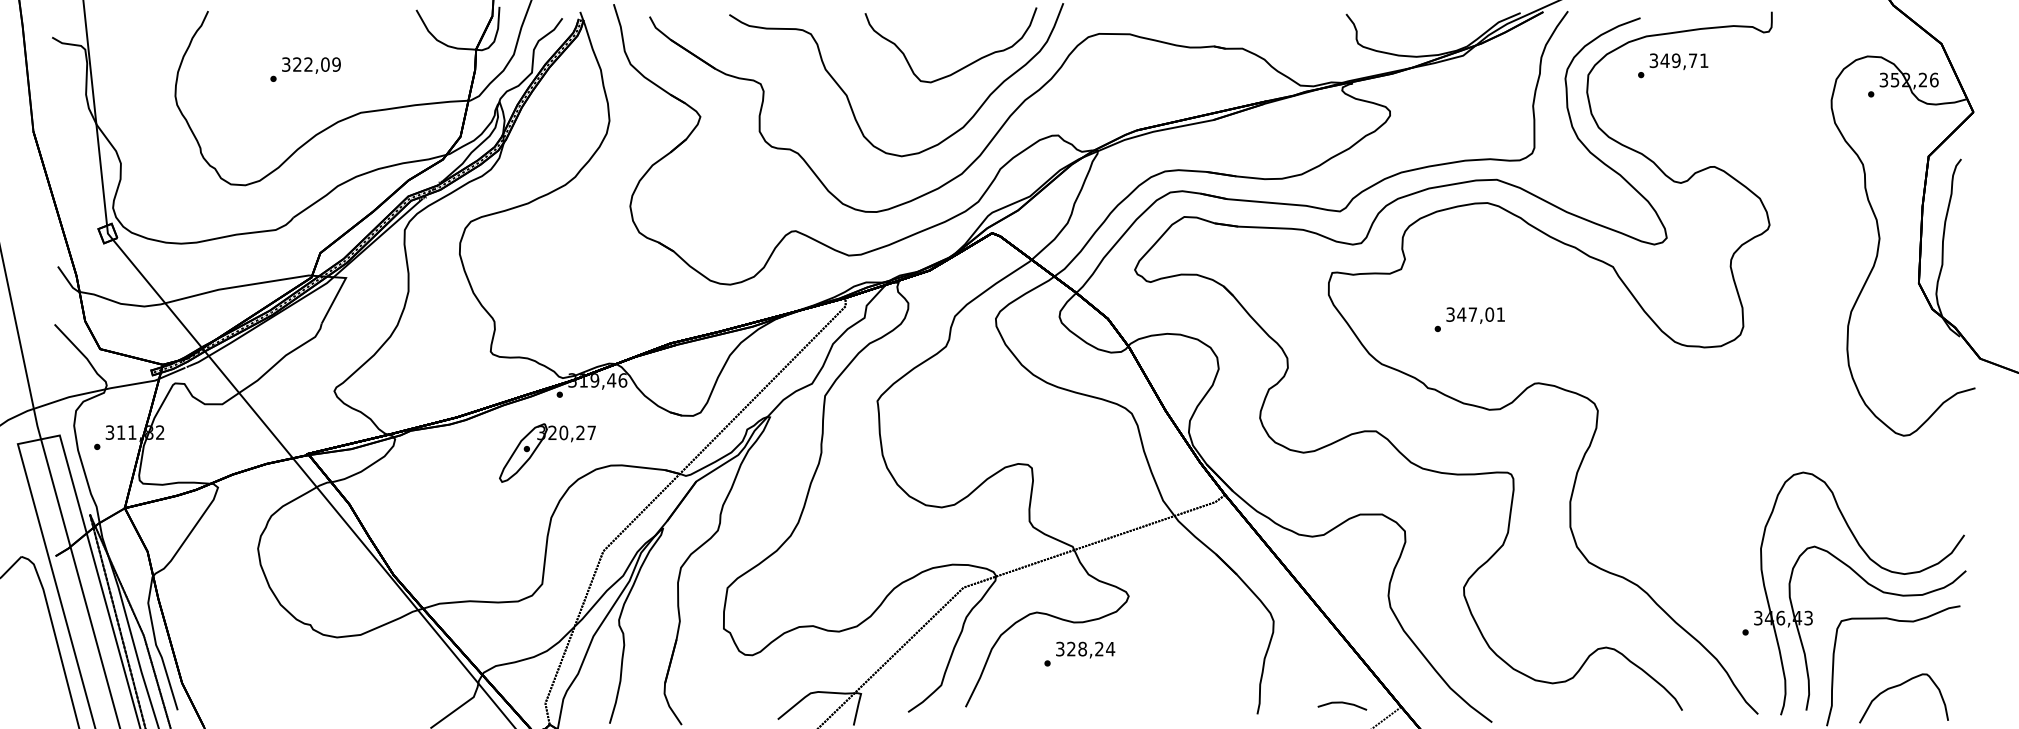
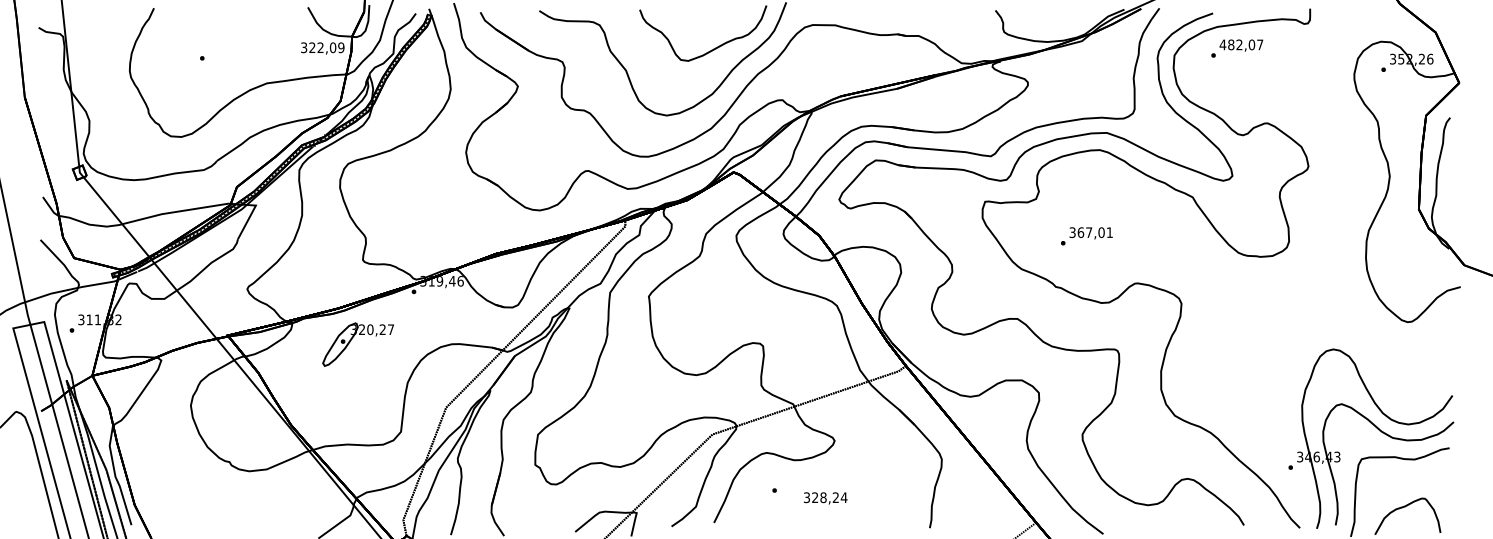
text: (1678, 60) -> (1241, 44), 349,71 -> 482,07
text: (311, 65) -> (322, 48), moved
text: (1461, 314) -> (1080, 232), 347,01 -> 367,01
part: (538, 447) -> (351, 340), moved
text: (1085, 649) -> (825, 497), moved
line: (1342, 703) -> (992, 520), removed

